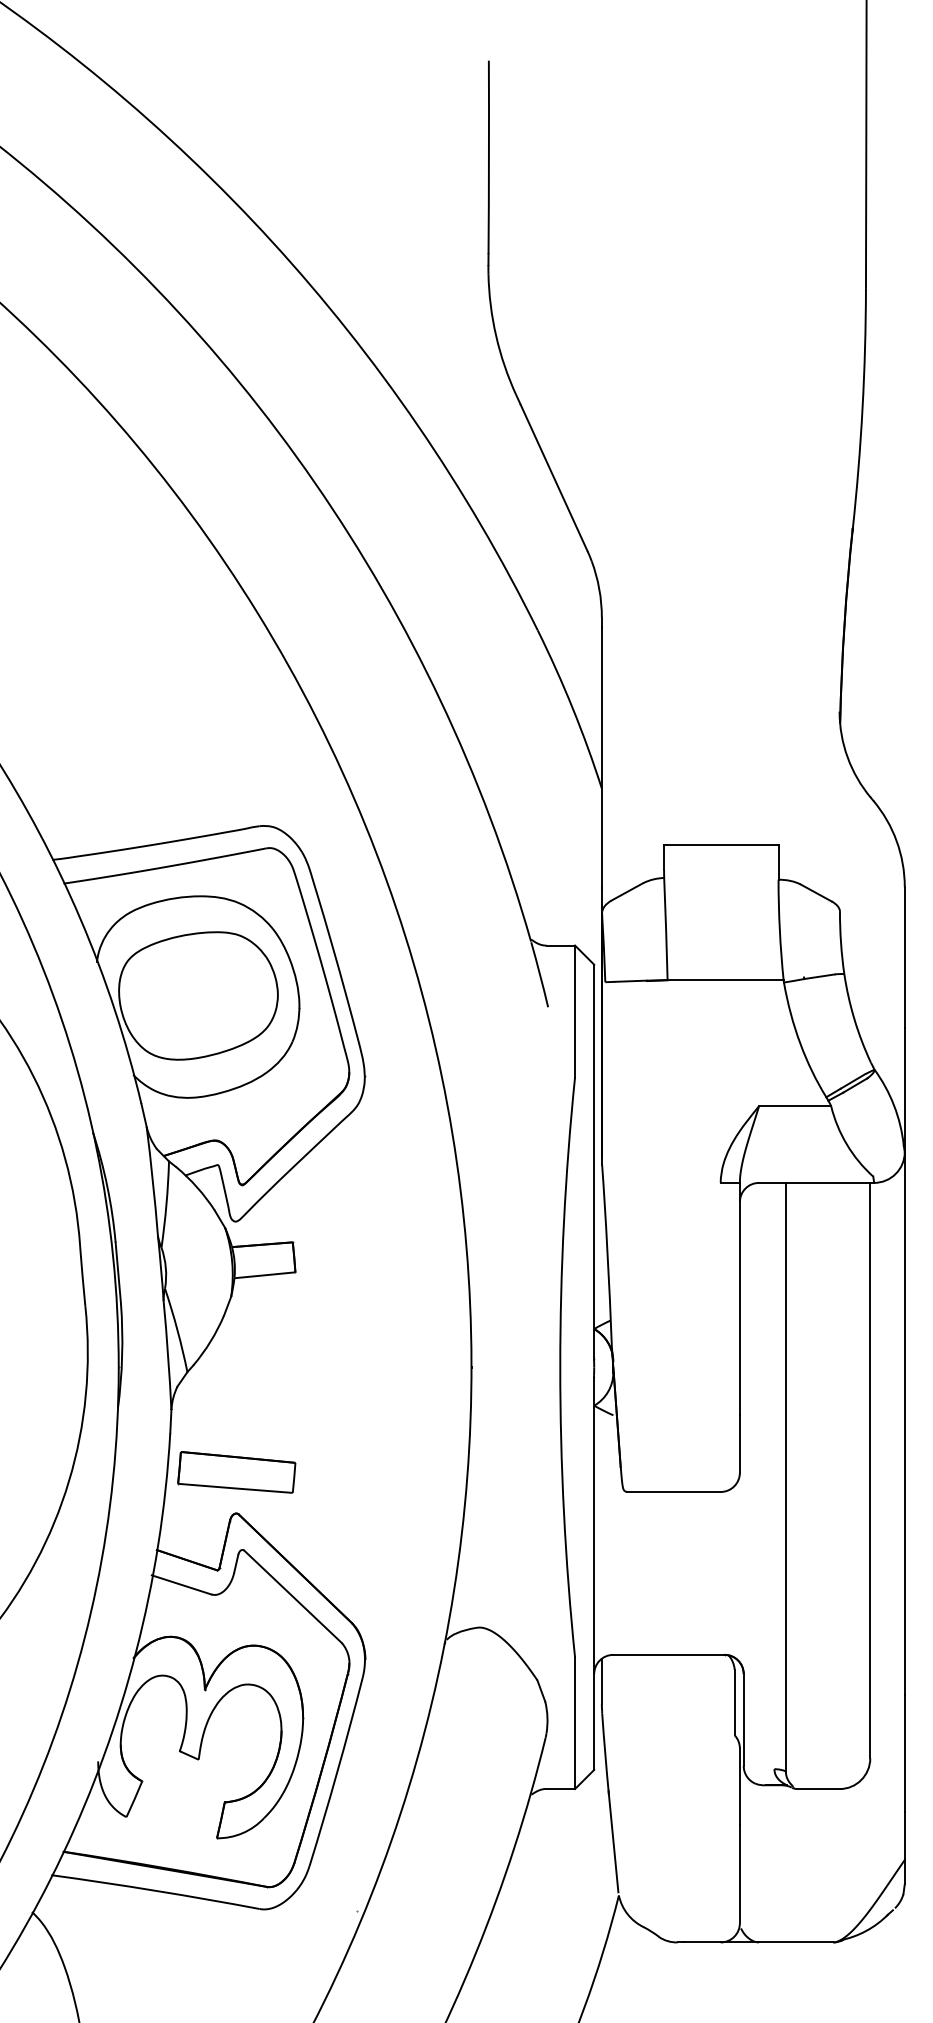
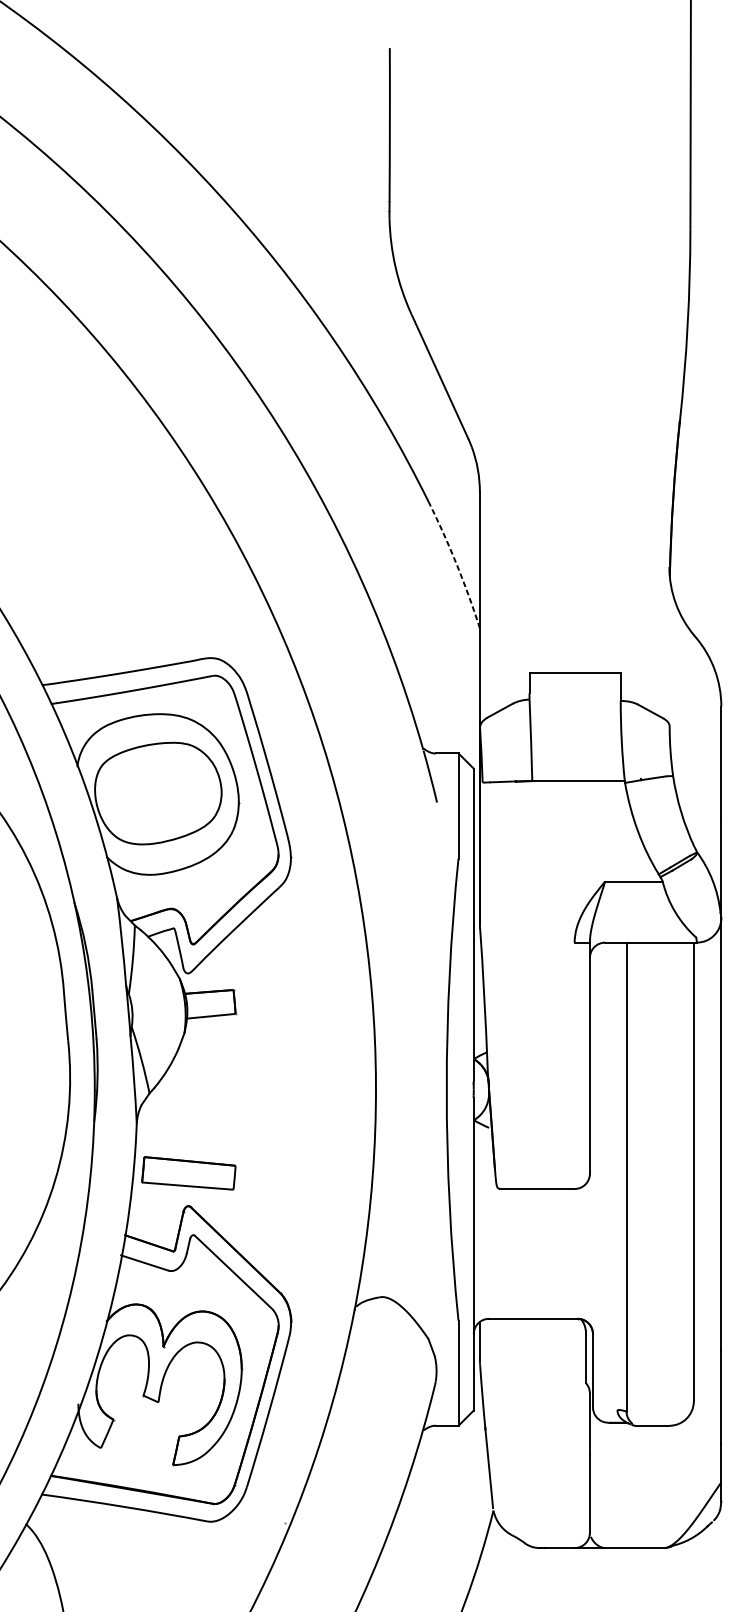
arc: (572, 708) -> (456, 564), solid -> dashed

